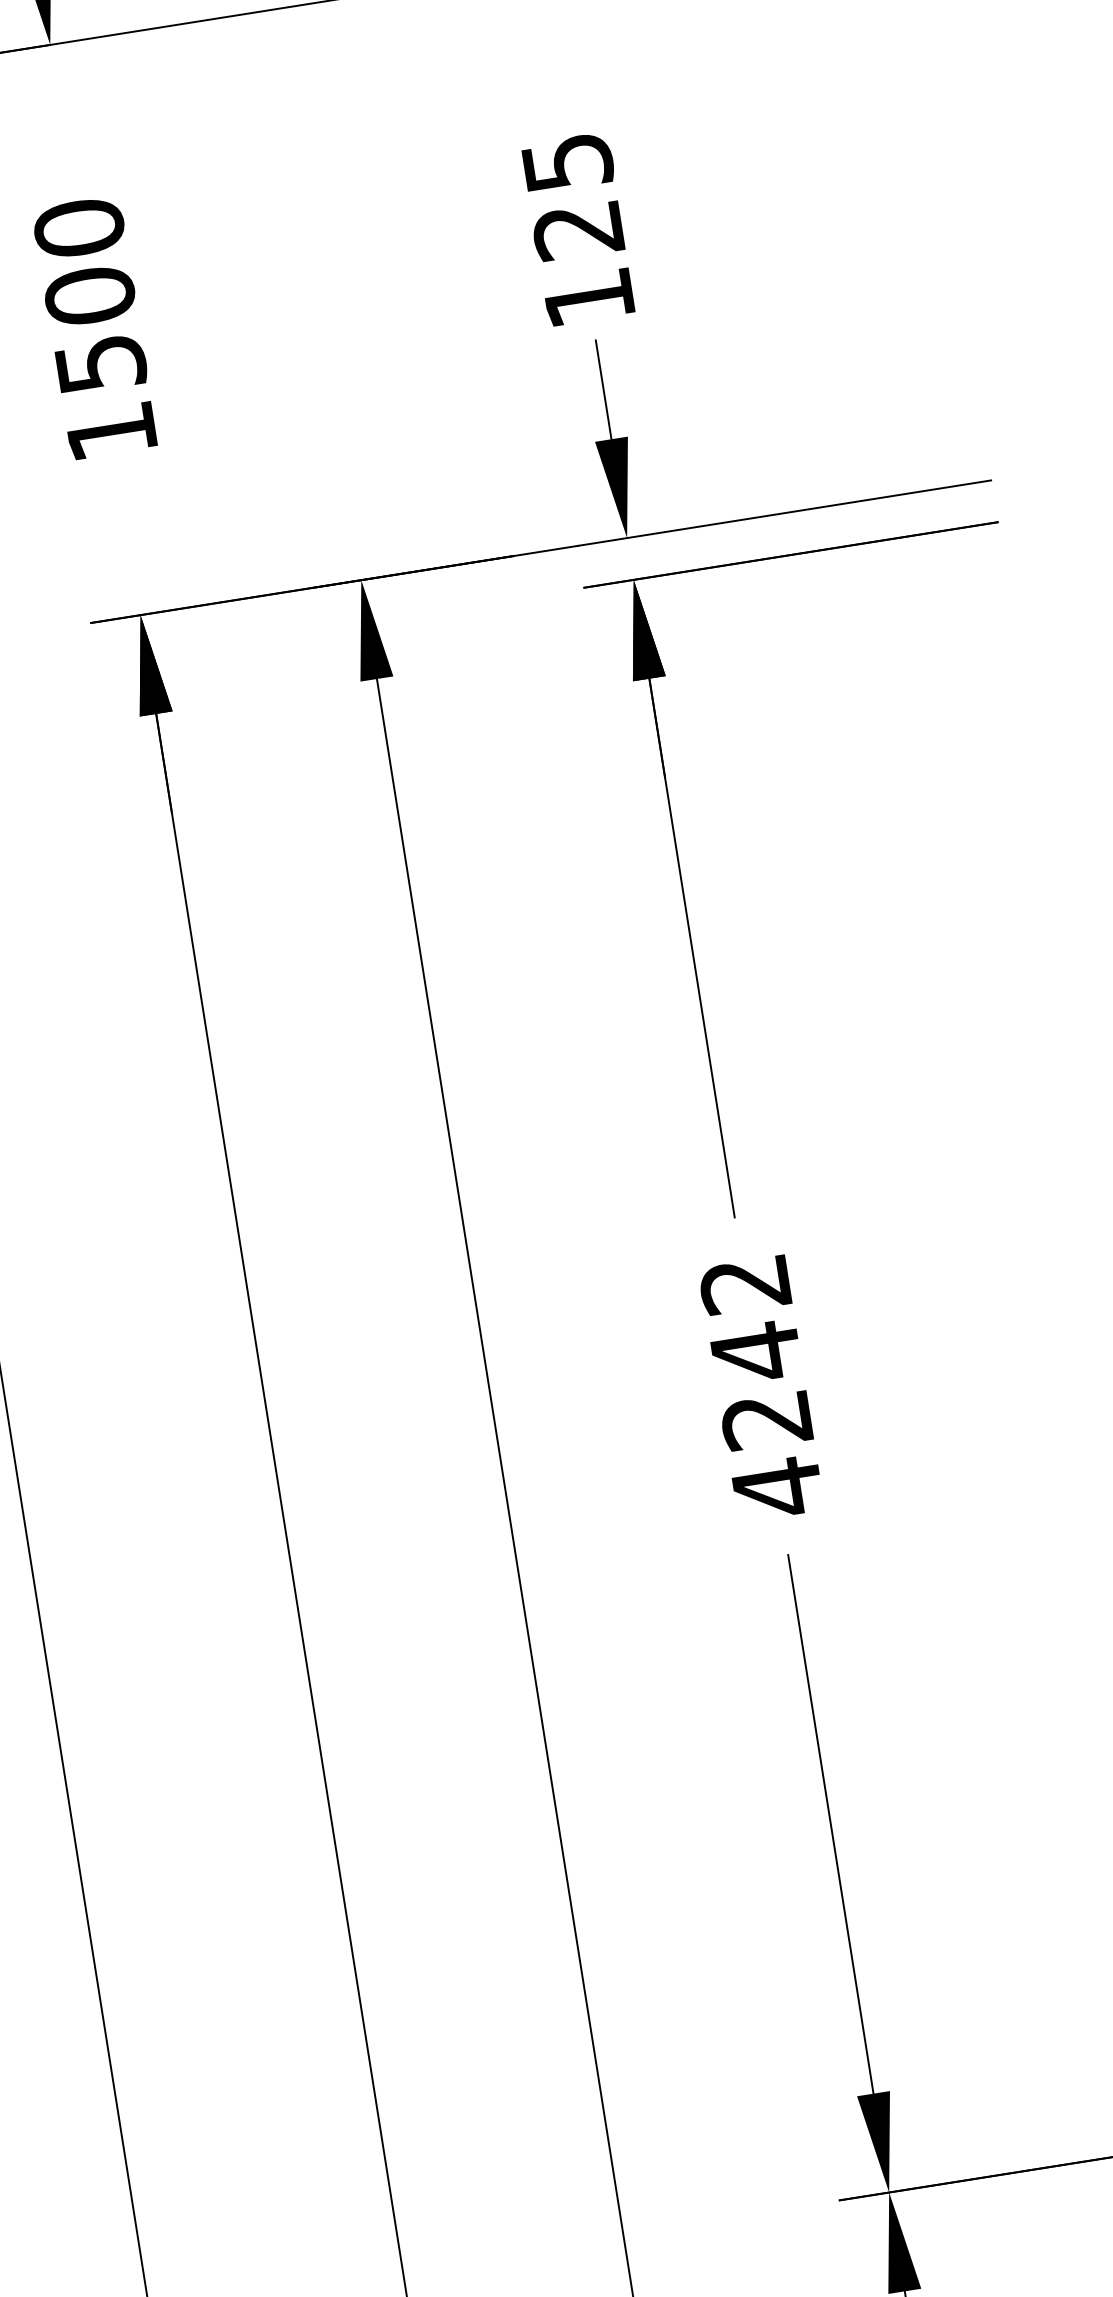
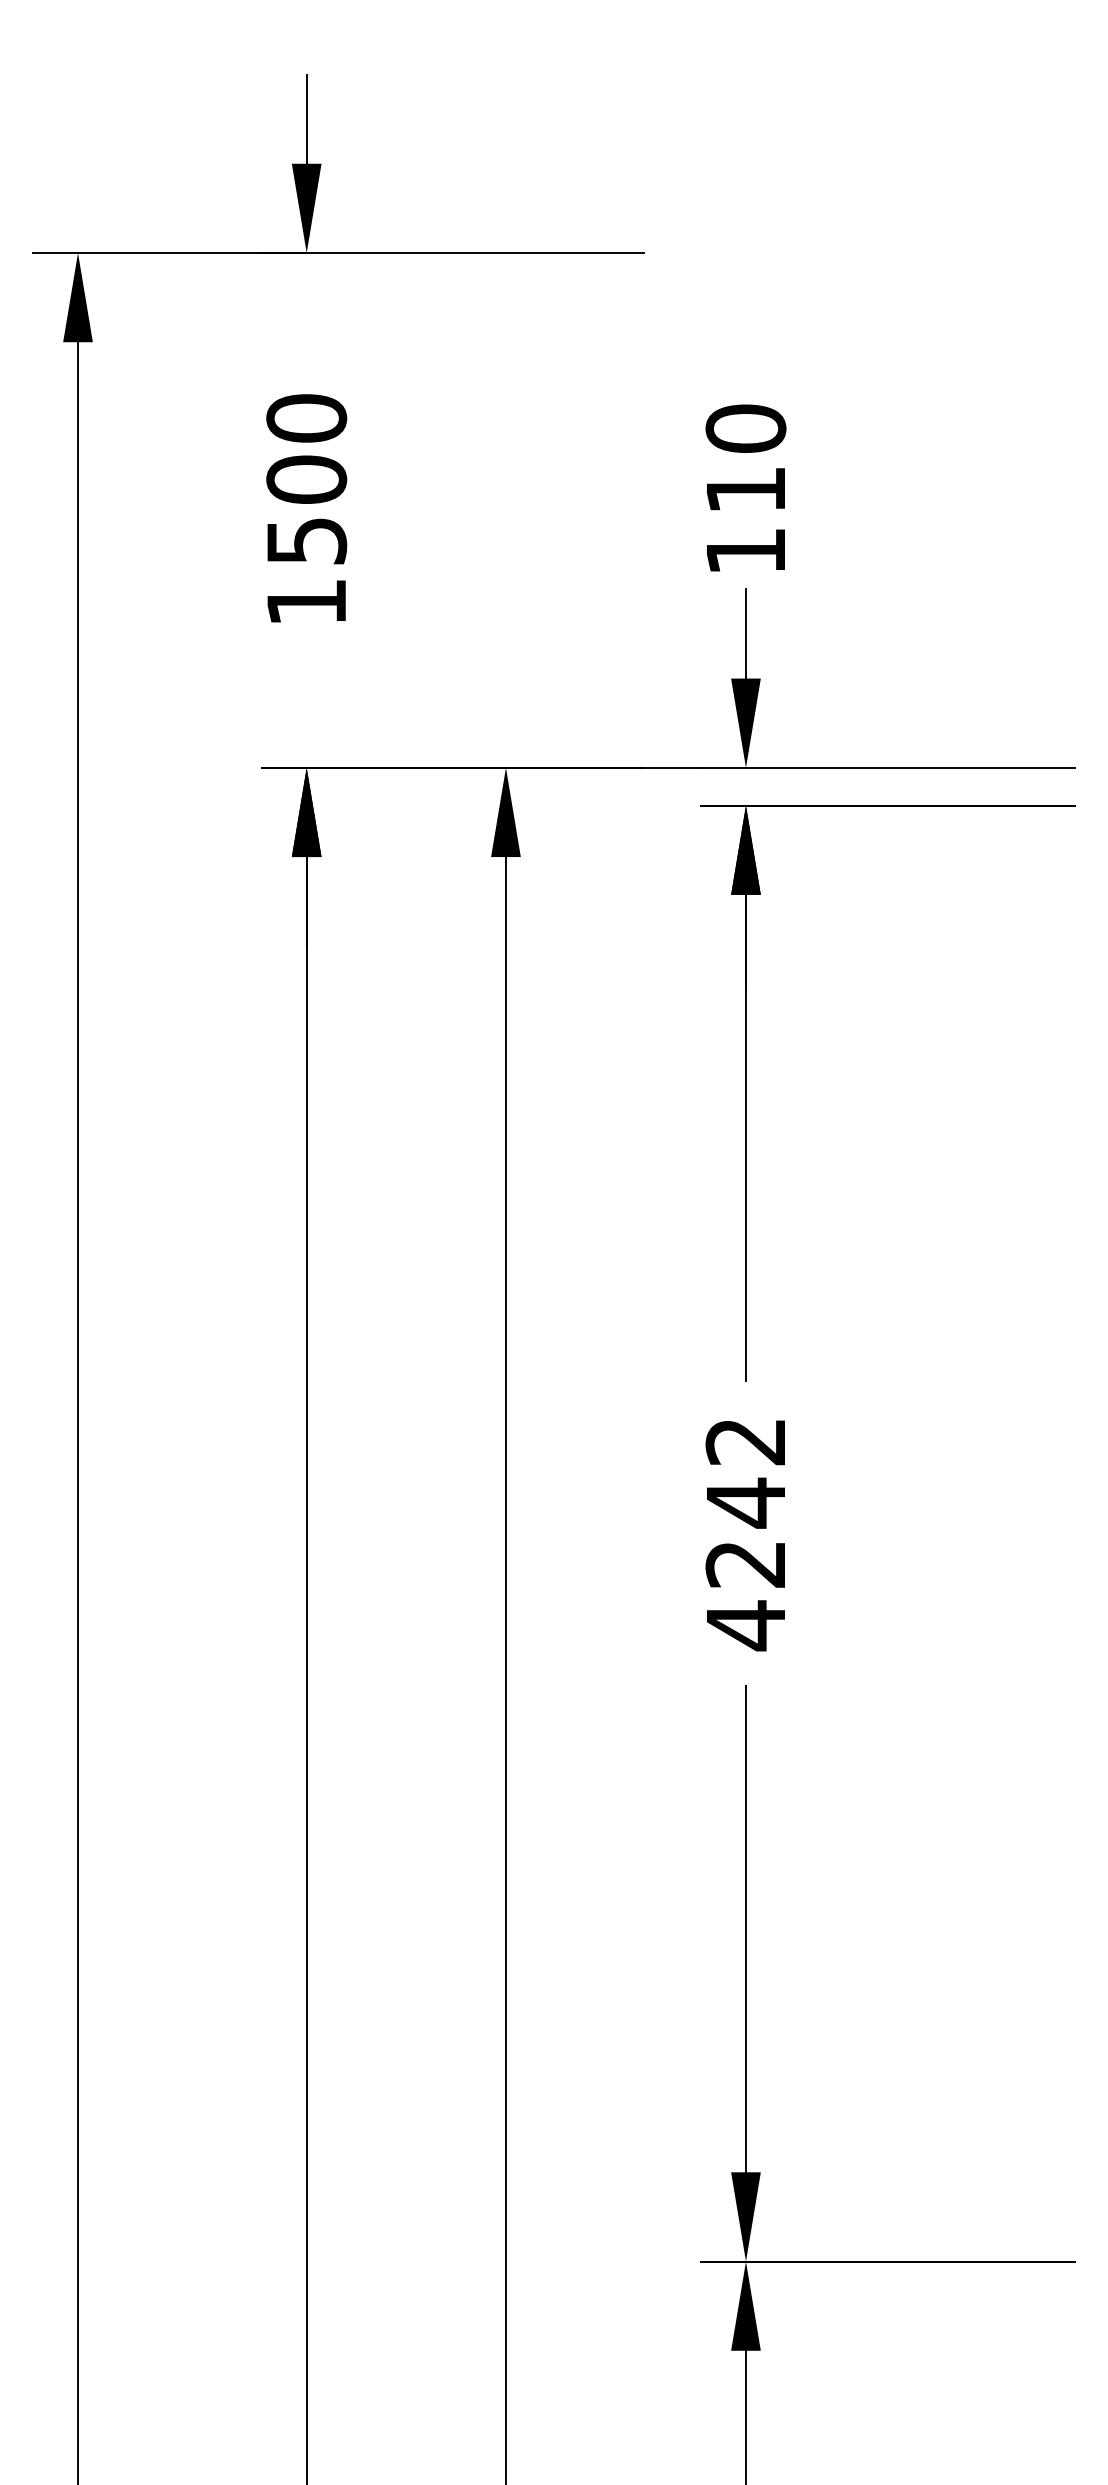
text: (572, 195) -> (745, 458), 125 -> 110

